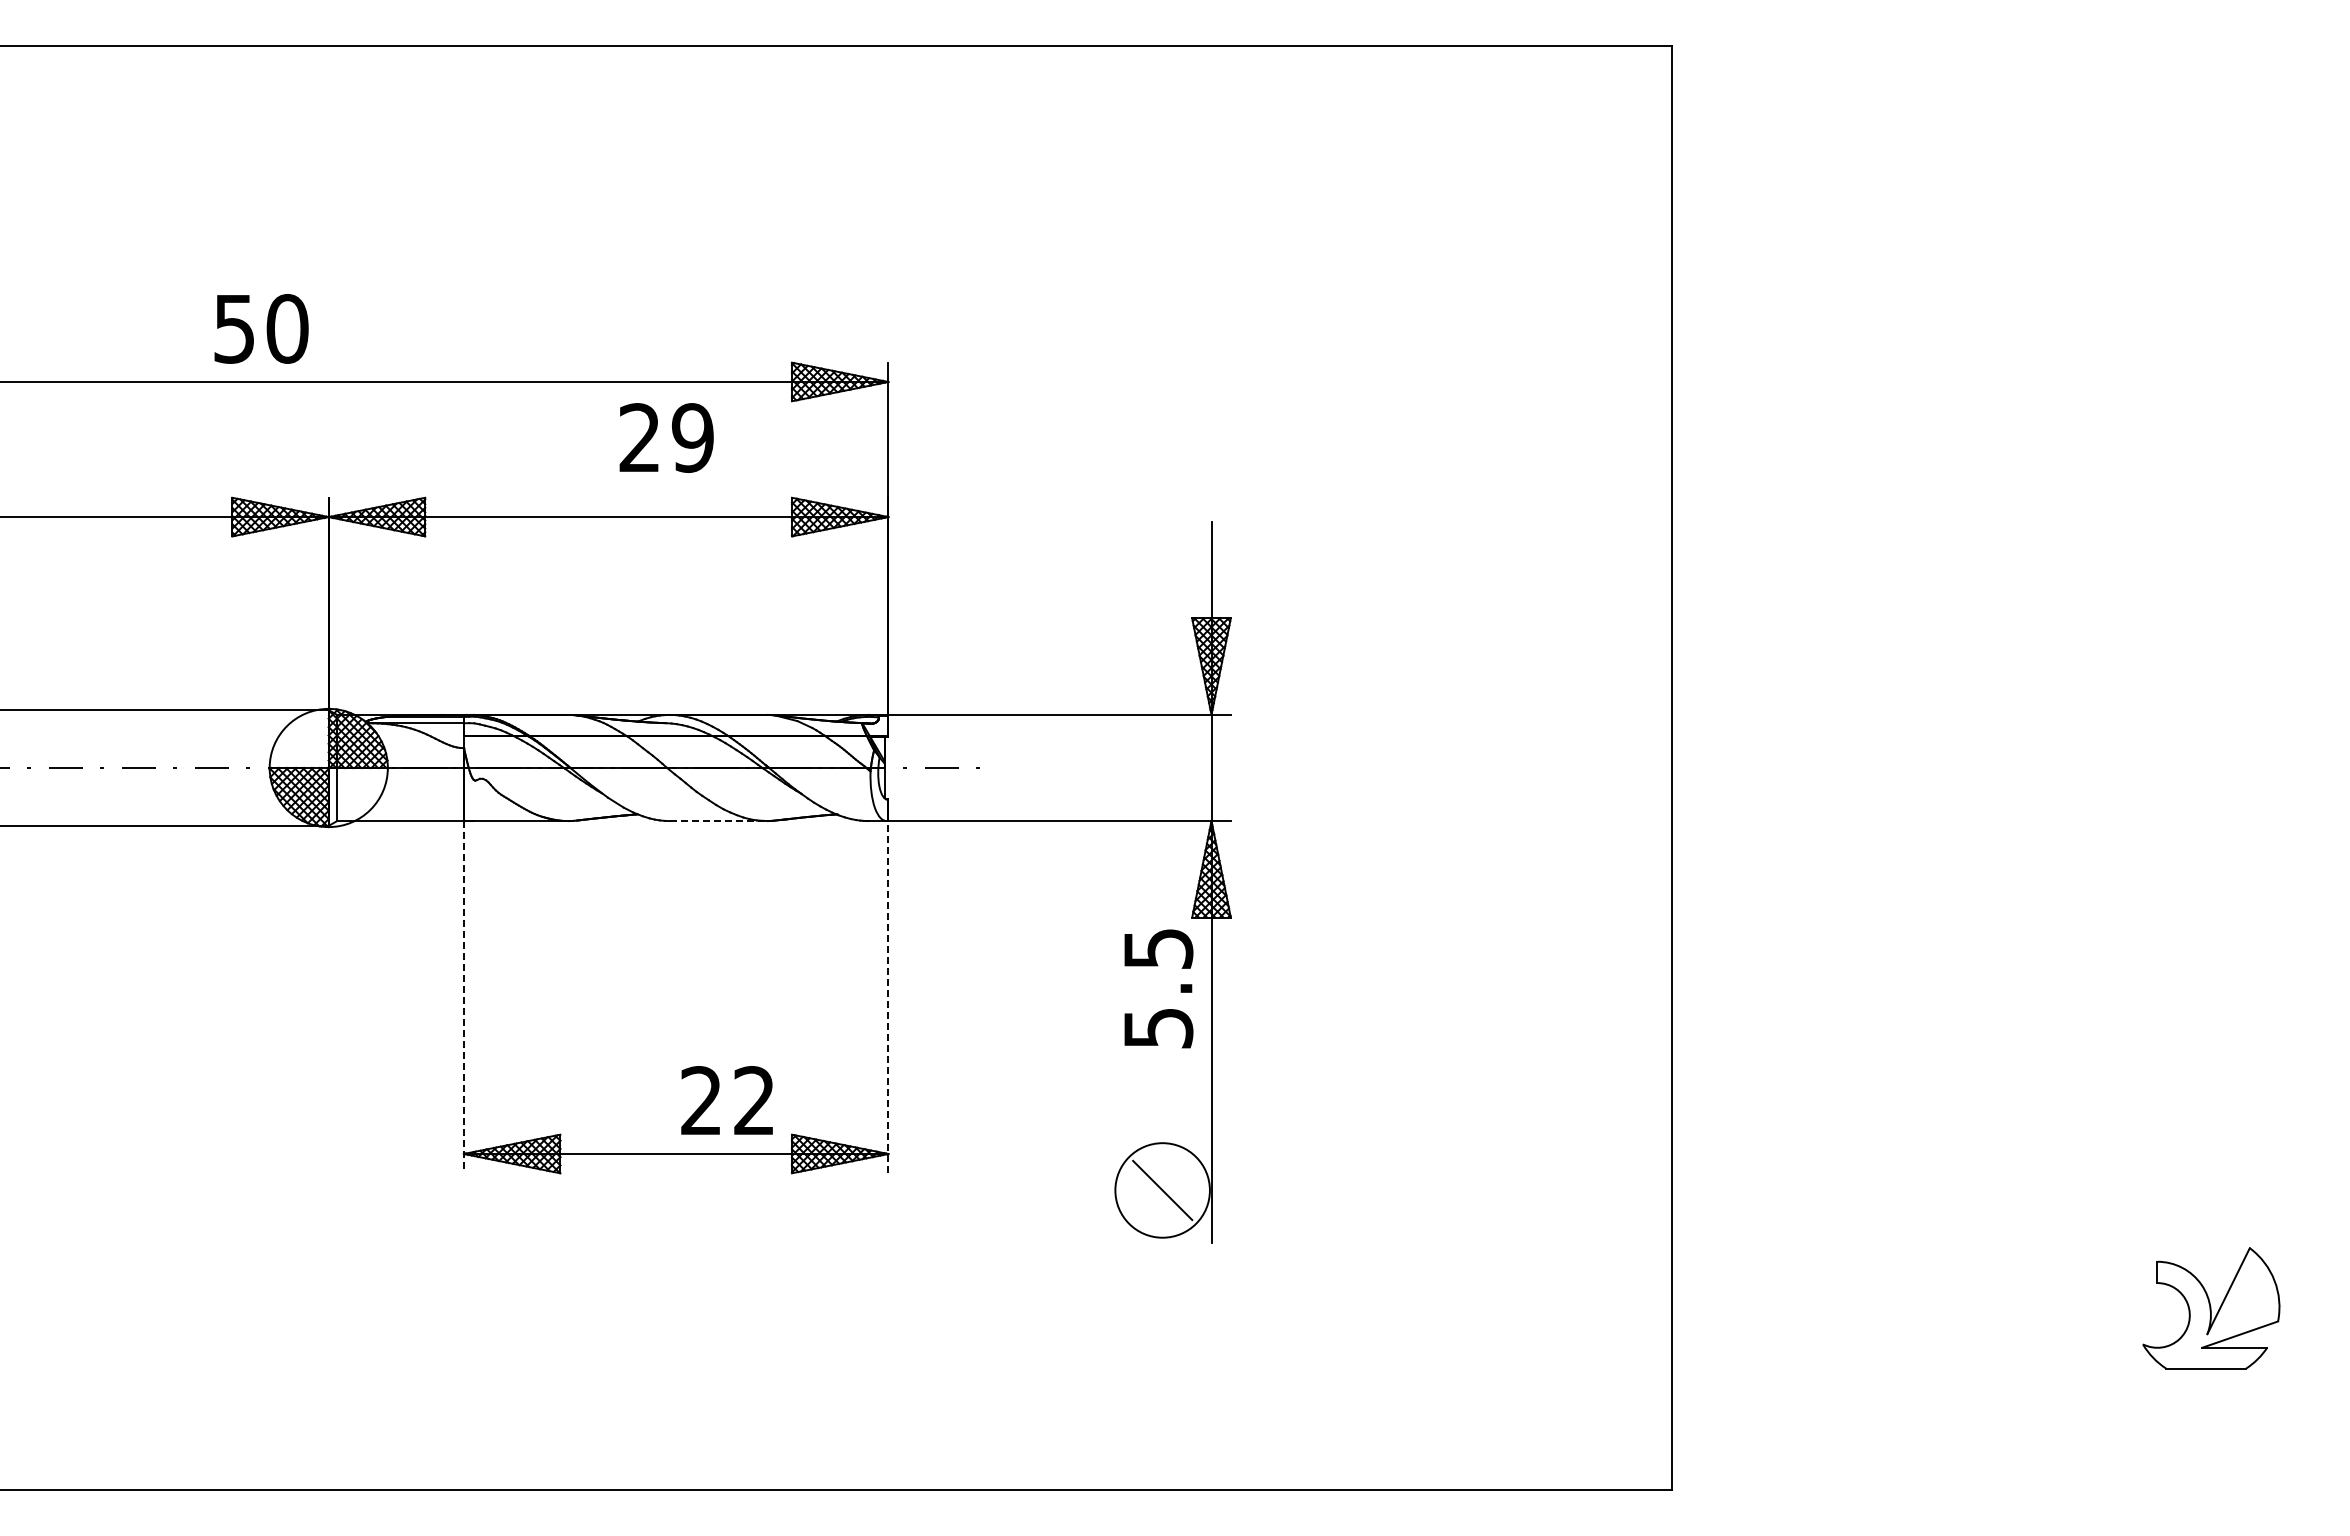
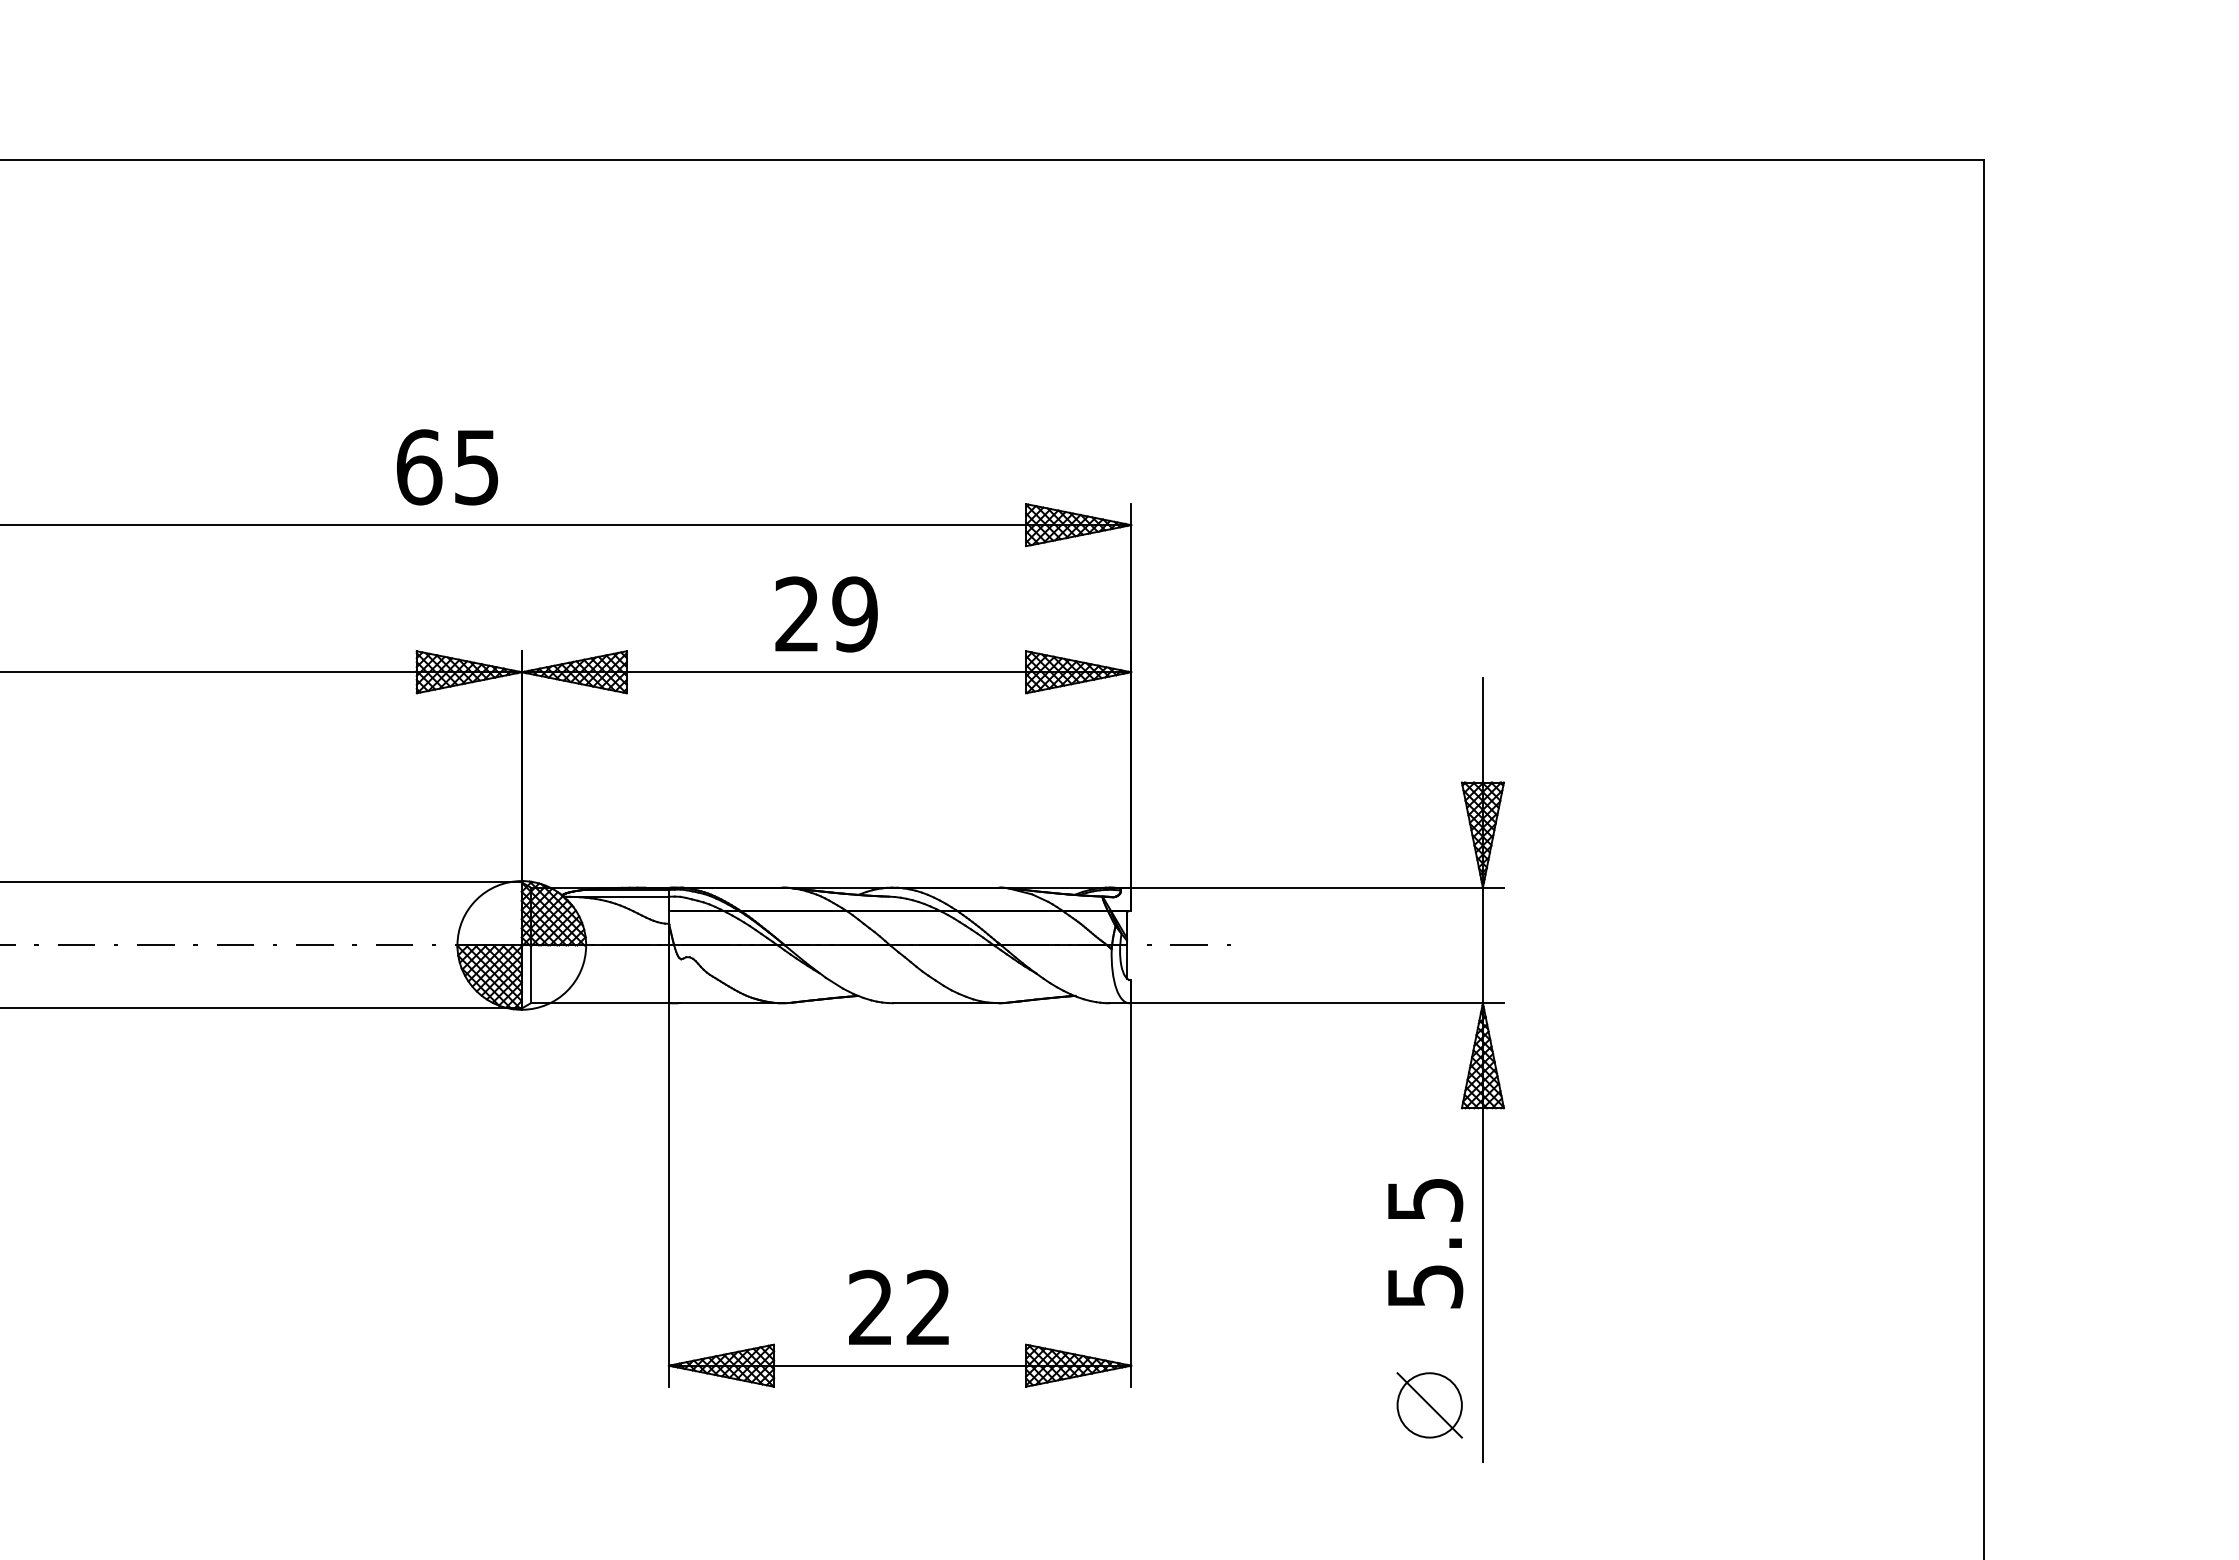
text: (261, 328) -> (448, 466), 50 -> 65
text: (666, 437) -> (826, 613), moved
line: (718, 821) -> (946, 1003), dashed -> solid
text: (1158, 988) -> (1425, 1243), moved
line: (888, 996) -> (1131, 1194), dashed -> solid
line: (463, 997) -> (668, 1195), dashed -> solid
text: (726, 1100) -> (898, 1307), moved
circle: (1162, 1190) -> (1429, 1405), size x0.62

